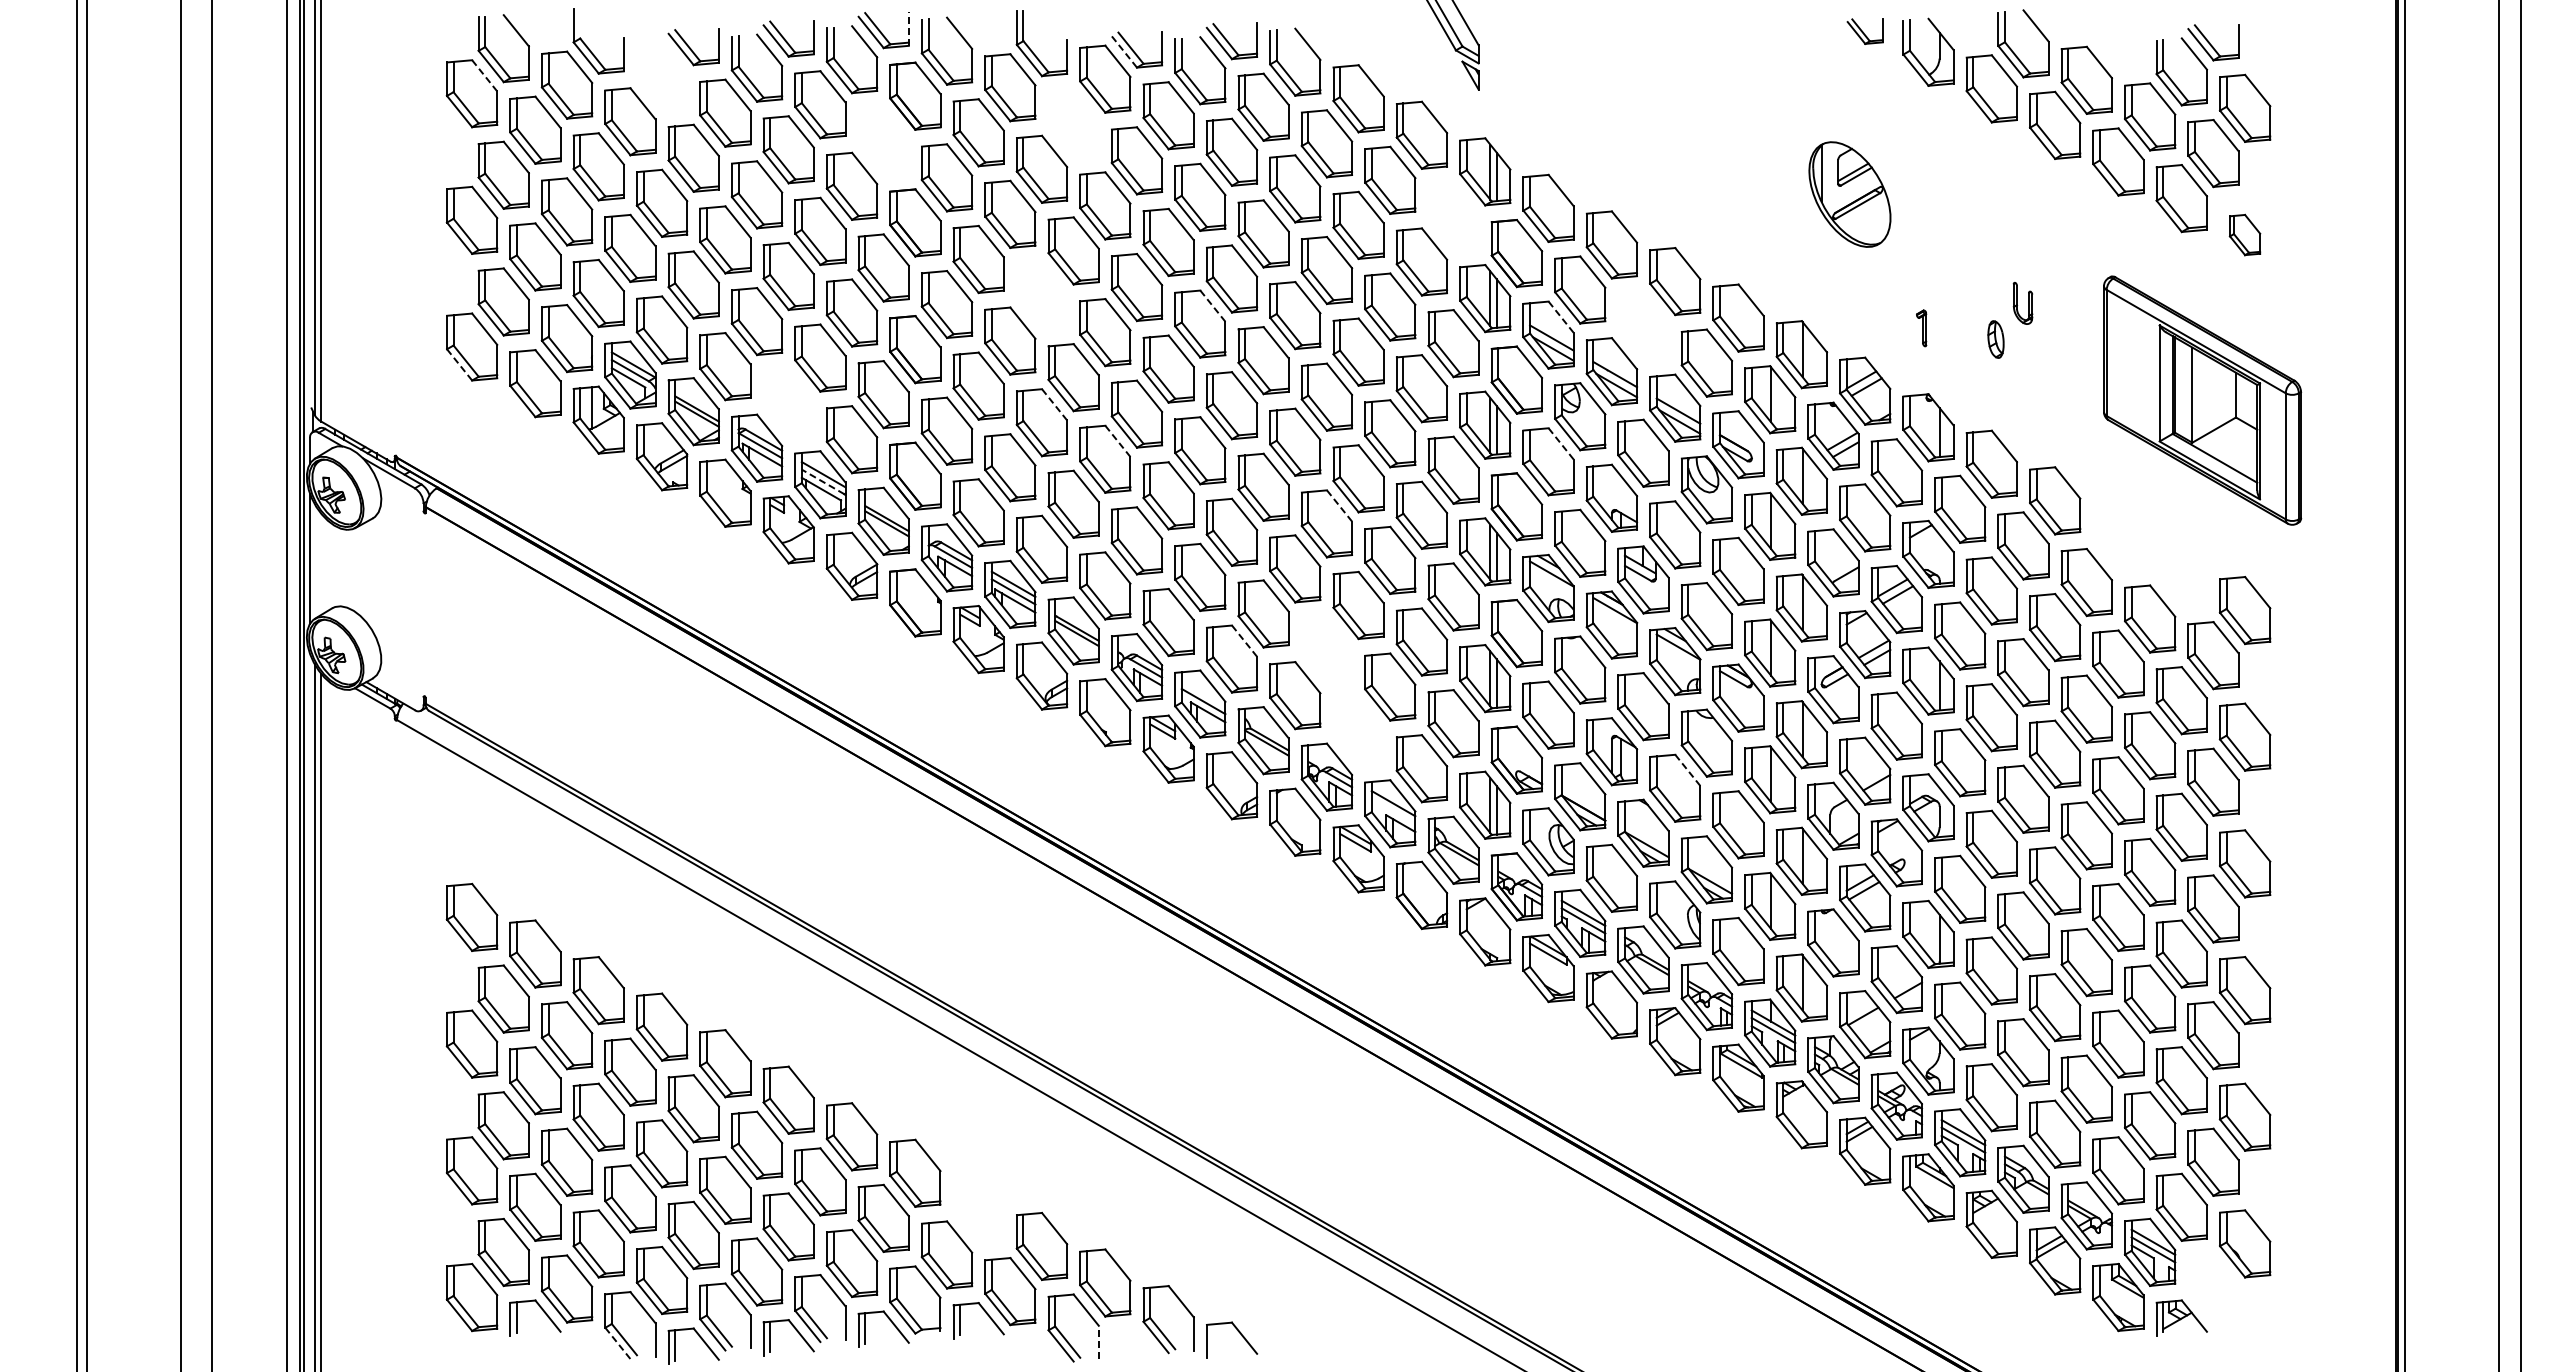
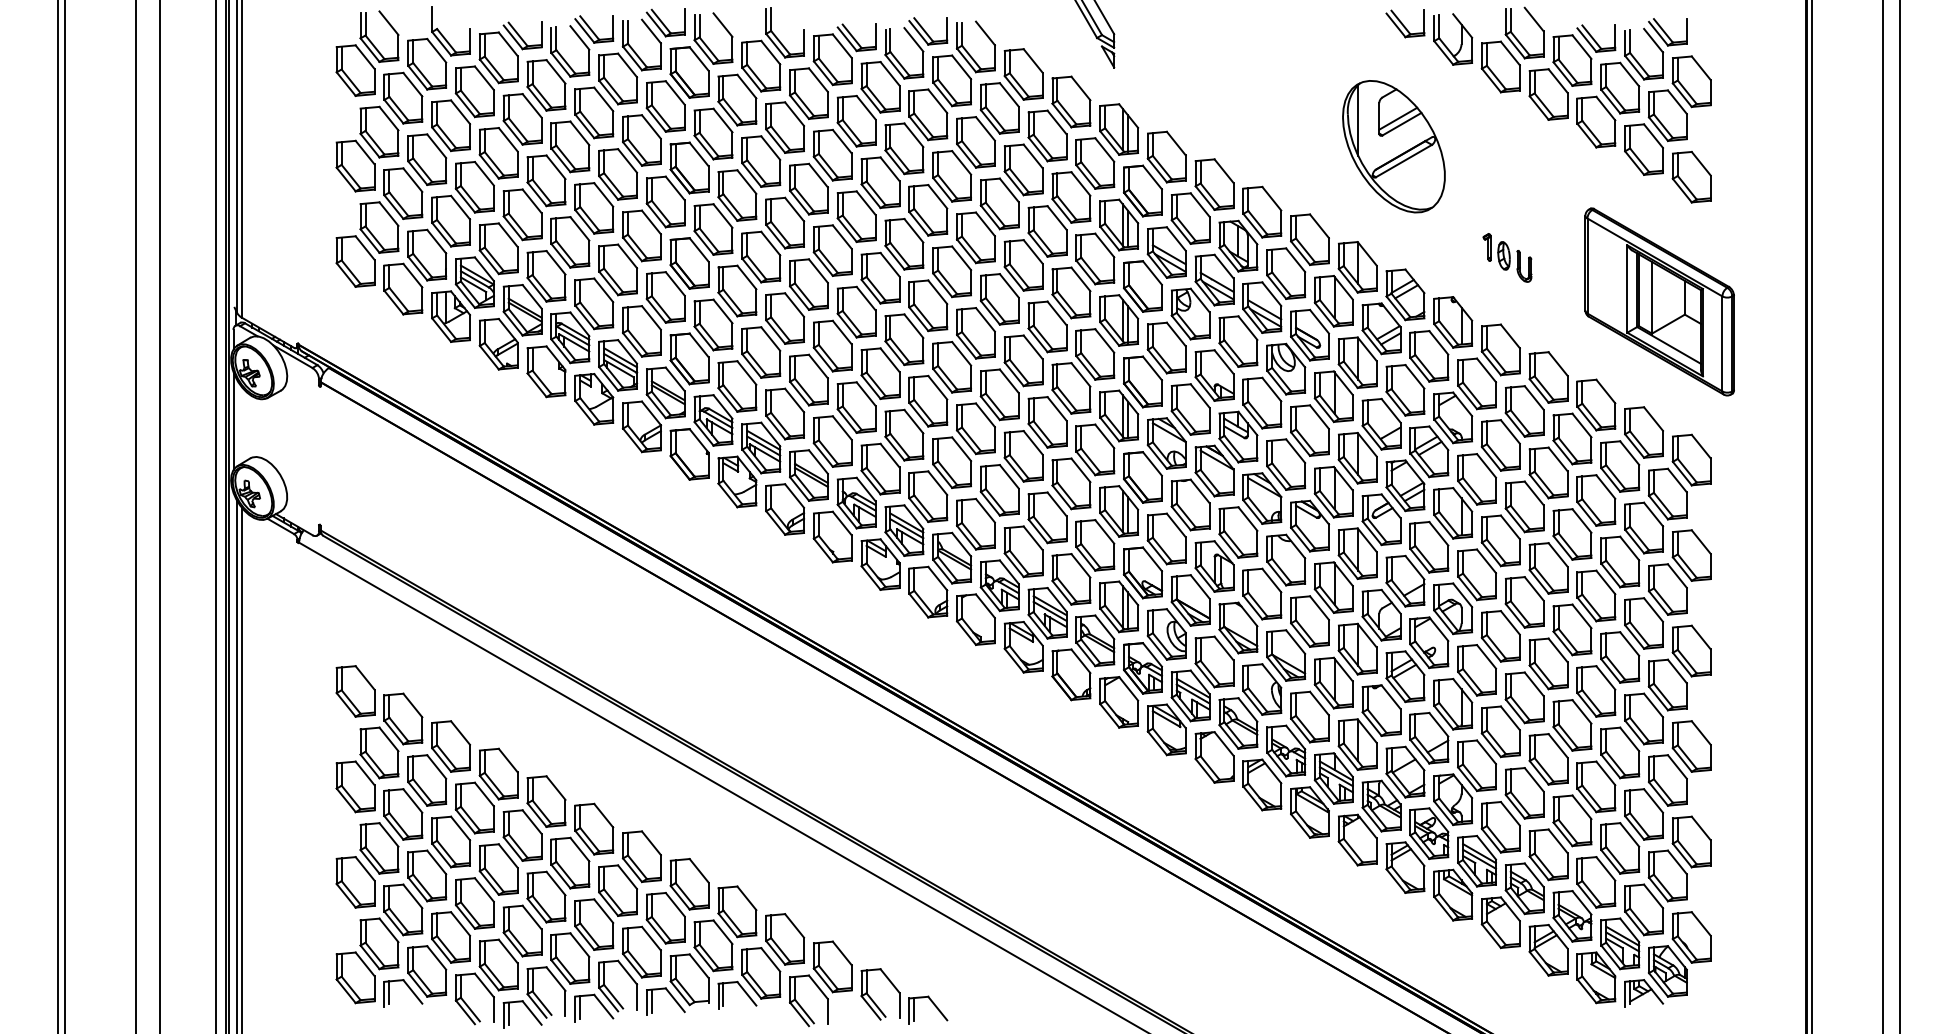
line: (908, 29) -> (684, 22), dashed -> solid
part: (1865, 31) -> (1405, 23), size x1.43
part: (2118, 50) -> (1596, 38), added
line: (1124, 52) -> (847, 39), dashed -> solid
line: (484, 75) -> (364, 56), dashed -> solid
part: (661, 76) -> (498, 57), added
part: (1073, 123) -> (808, 93), added
part: (883, 140) -> (665, 105), added
part: (1849, 194) -> (1393, 146), size x1.67
part: (1453, 216) -> (1095, 163), added
part: (2244, 234) -> (1691, 176), size x1.67
part: (1041, 295) -> (784, 222), added
part: (2022, 303) -> (1524, 266), moved
line: (1212, 305) -> (913, 230), dashed -> solid
line: (1560, 316) -> (1175, 238), dashed -> solid
part: (1643, 326) -> (1238, 246), added
part: (1921, 328) -> (1487, 247), moved
line: (459, 365) -> (346, 275), dashed -> solid
part: (788, 402) -> (594, 303), added
line: (1054, 404) -> (794, 304), dashed -> solid
line: (1117, 441) -> (842, 332), dashed -> solid
line: (1560, 443) -> (1175, 334), dashed -> solid
line: (823, 481) -> (620, 362), dashed -> solid
line: (1339, 505) -> (1009, 380), dashed -> solid
part: (2118, 537) -> (1596, 405), added
part: (2181, 573) -> (1643, 432), added
line: (1244, 640) -> (937, 482), dashed -> solid
part: (1326, 650) -> (999, 490), added
line: (1203, 693) -> (906, 522), added
part: (1358, 731) -> (1023, 551), added
line: (1687, 770) -> (1271, 580), dashed -> solid
line: (1393, 810) -> (1050, 610), added
part: (978, 1209) -> (737, 911), added
part: (2213, 1288) -> (1667, 971), added
line: (1213, 1339) -> (914, 1009), added
line: (1098, 1342) -> (827, 1011), dashed -> solid
line: (618, 1343) -> (465, 1012), dashed -> solid

